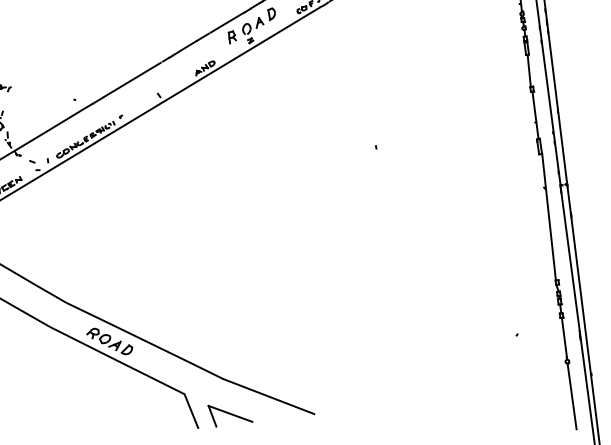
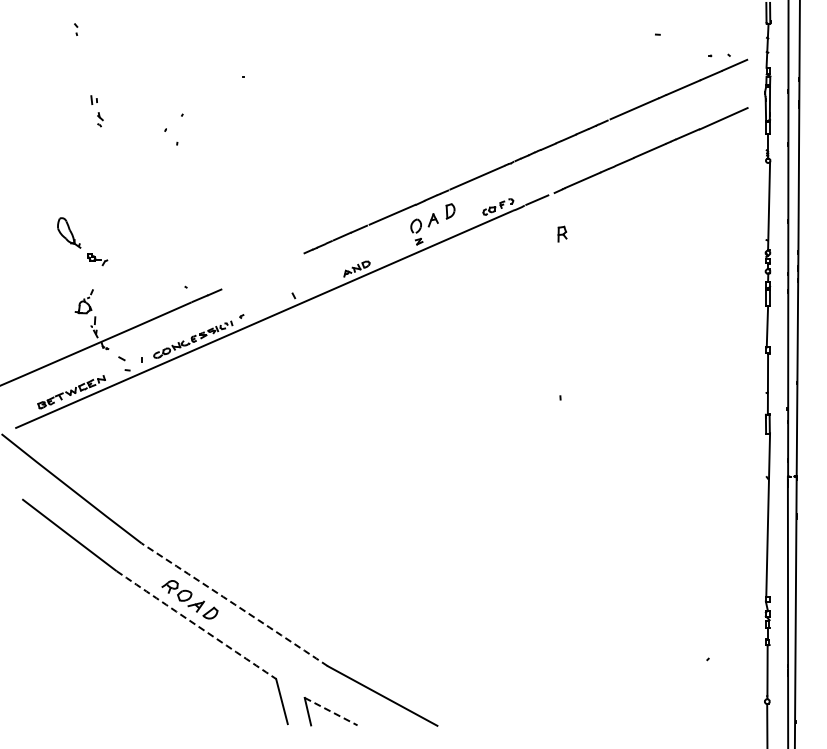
part: (232, 36) -> (562, 233), moved
line: (132, 79) -> (262, 271), removed
arc: (144, 340) -> (234, 604), solid -> dashed
arc: (117, 360) -> (196, 625), solid -> dashed
line: (230, 413) -> (331, 711), solid -> dashed

